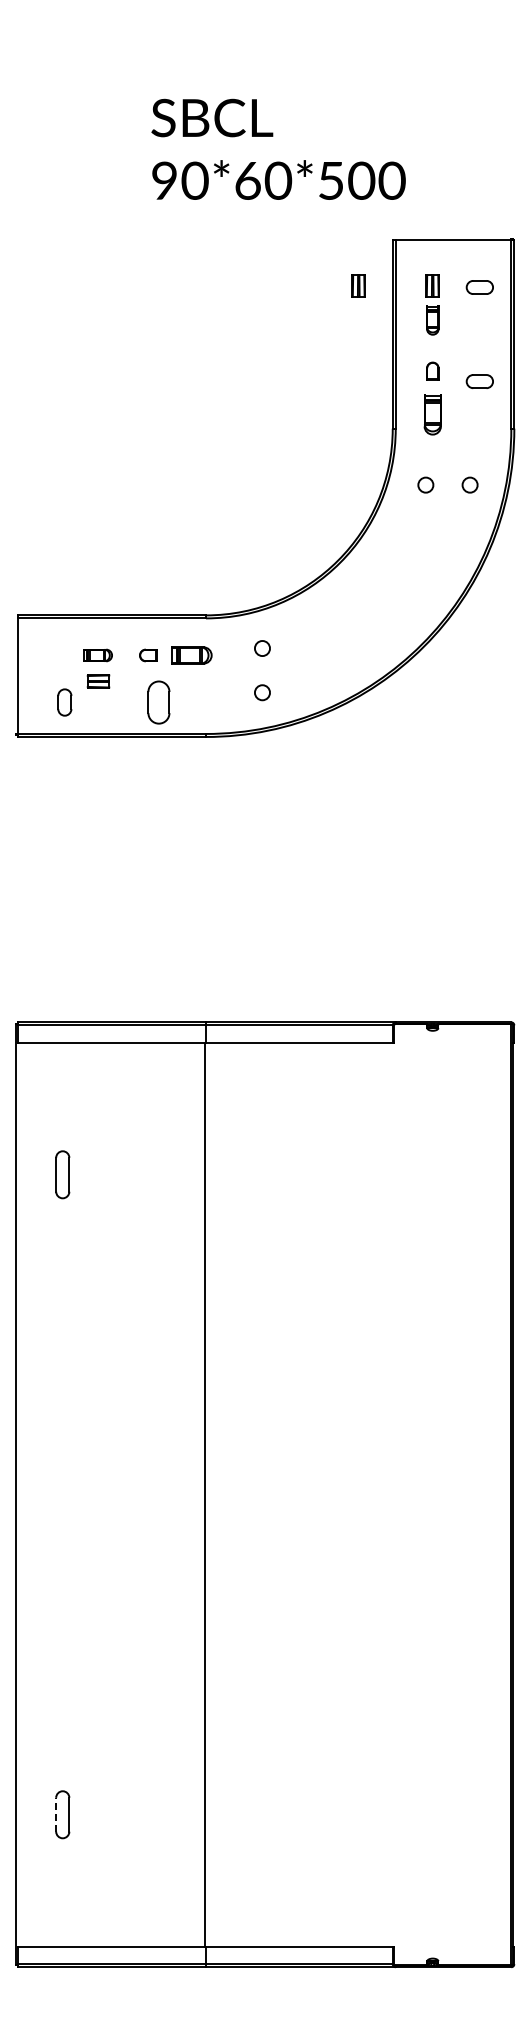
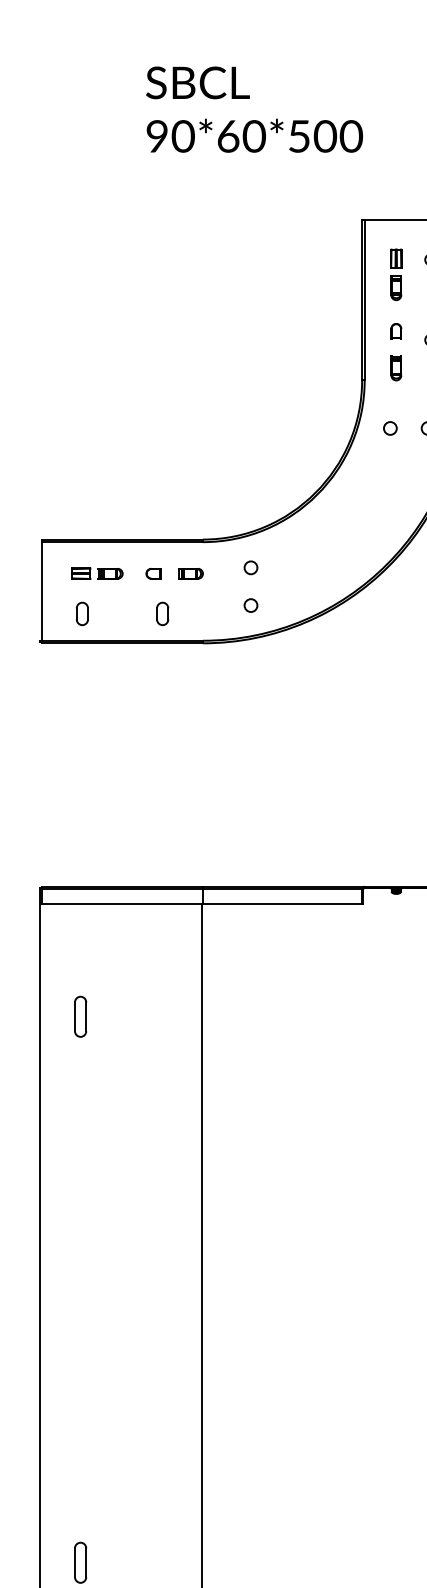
text: (278, 148) -> (254, 108), moved
part: (358, 285) -> (332, 258), removed
part: (432, 414) -> (396, 368), size x0.71
part: (192, 655) -> (191, 573), size x0.71
part: (98, 681) -> (81, 573), moved
part: (158, 702) -> (162, 613), size x0.62
line: (56, 1814) -> (75, 1562), dashed -> solid

